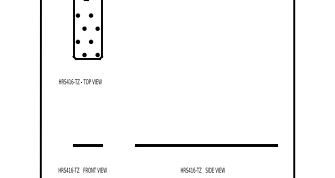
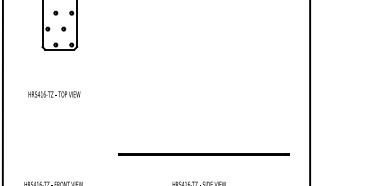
text: (80, 81) -> (54, 94), moved
line: (87, 145) -> (59, 154), removed

